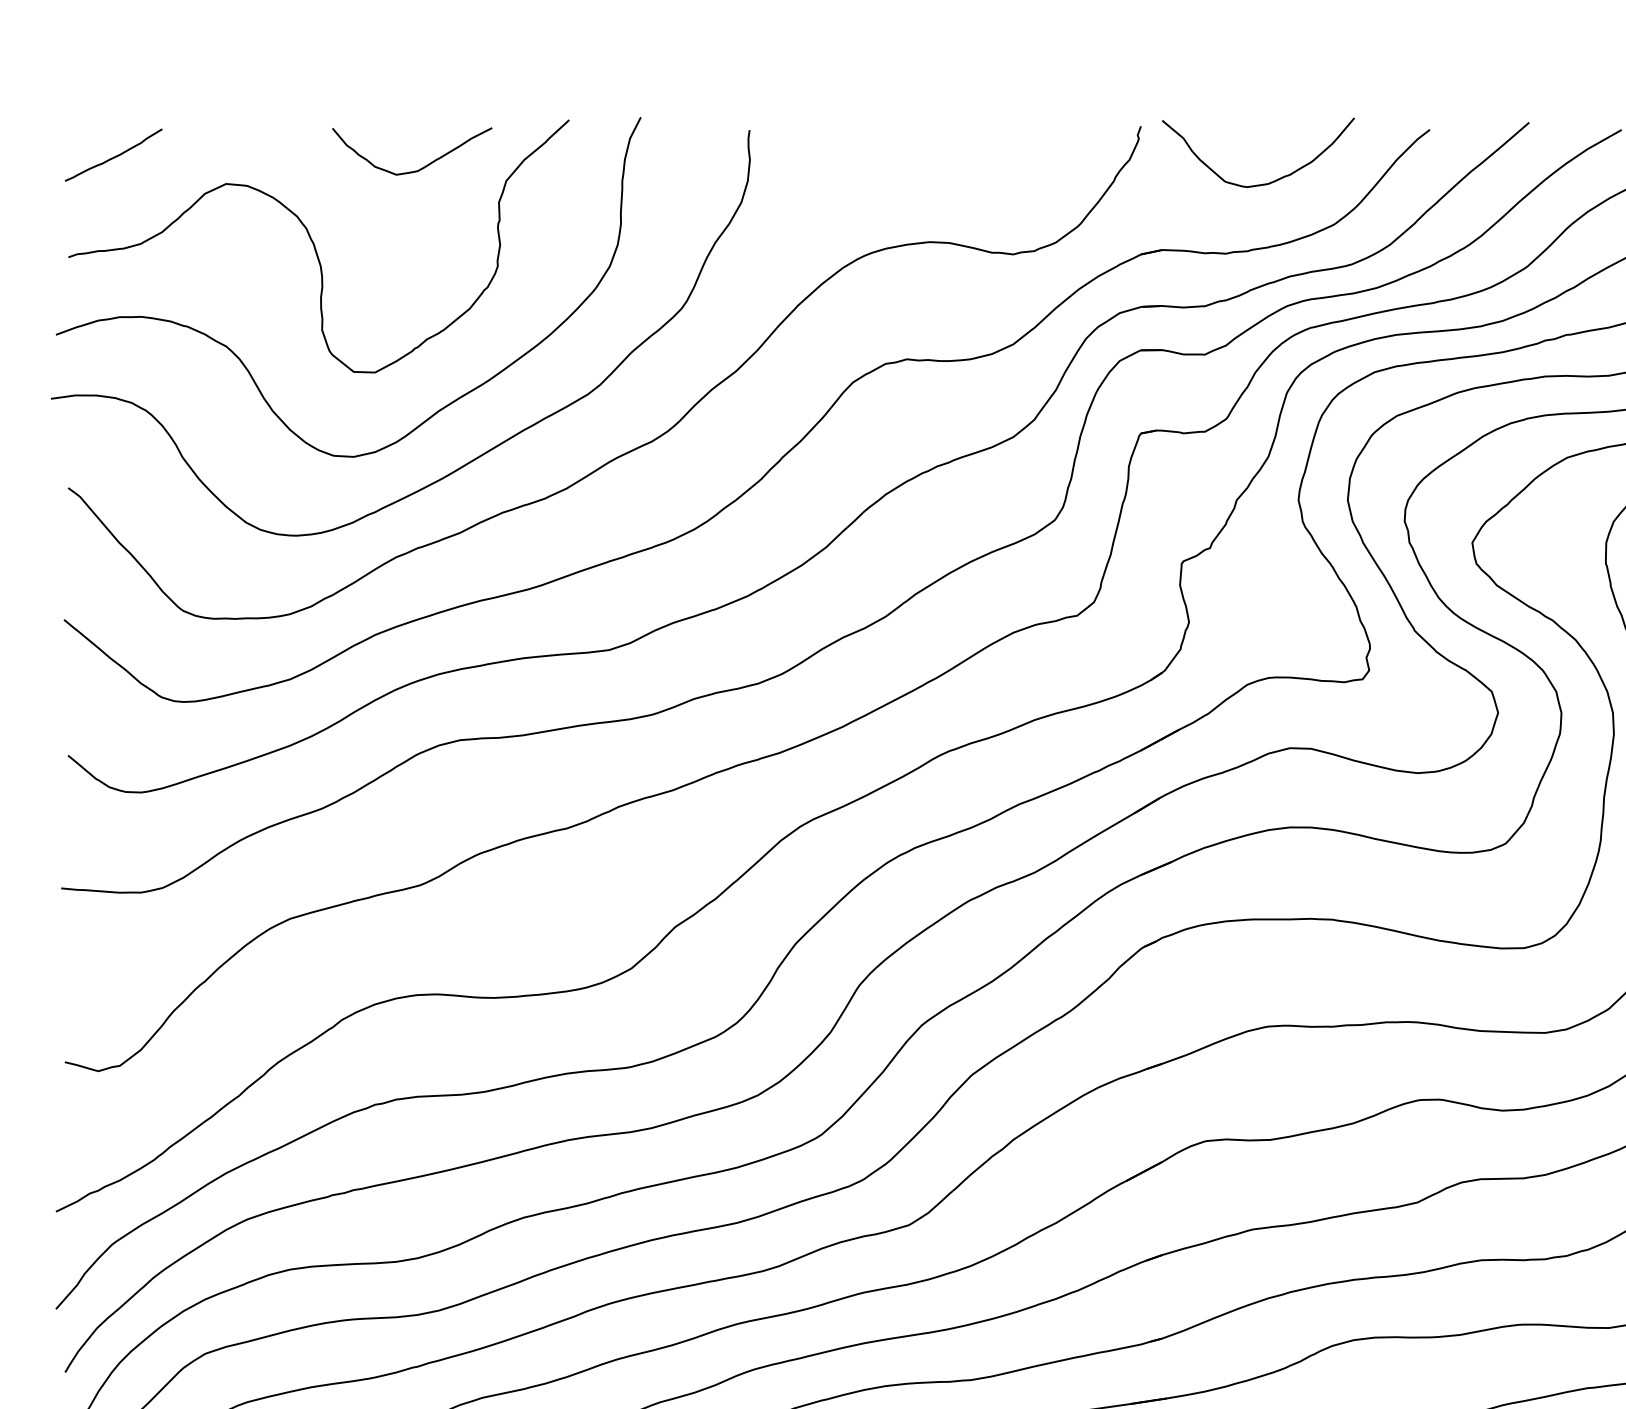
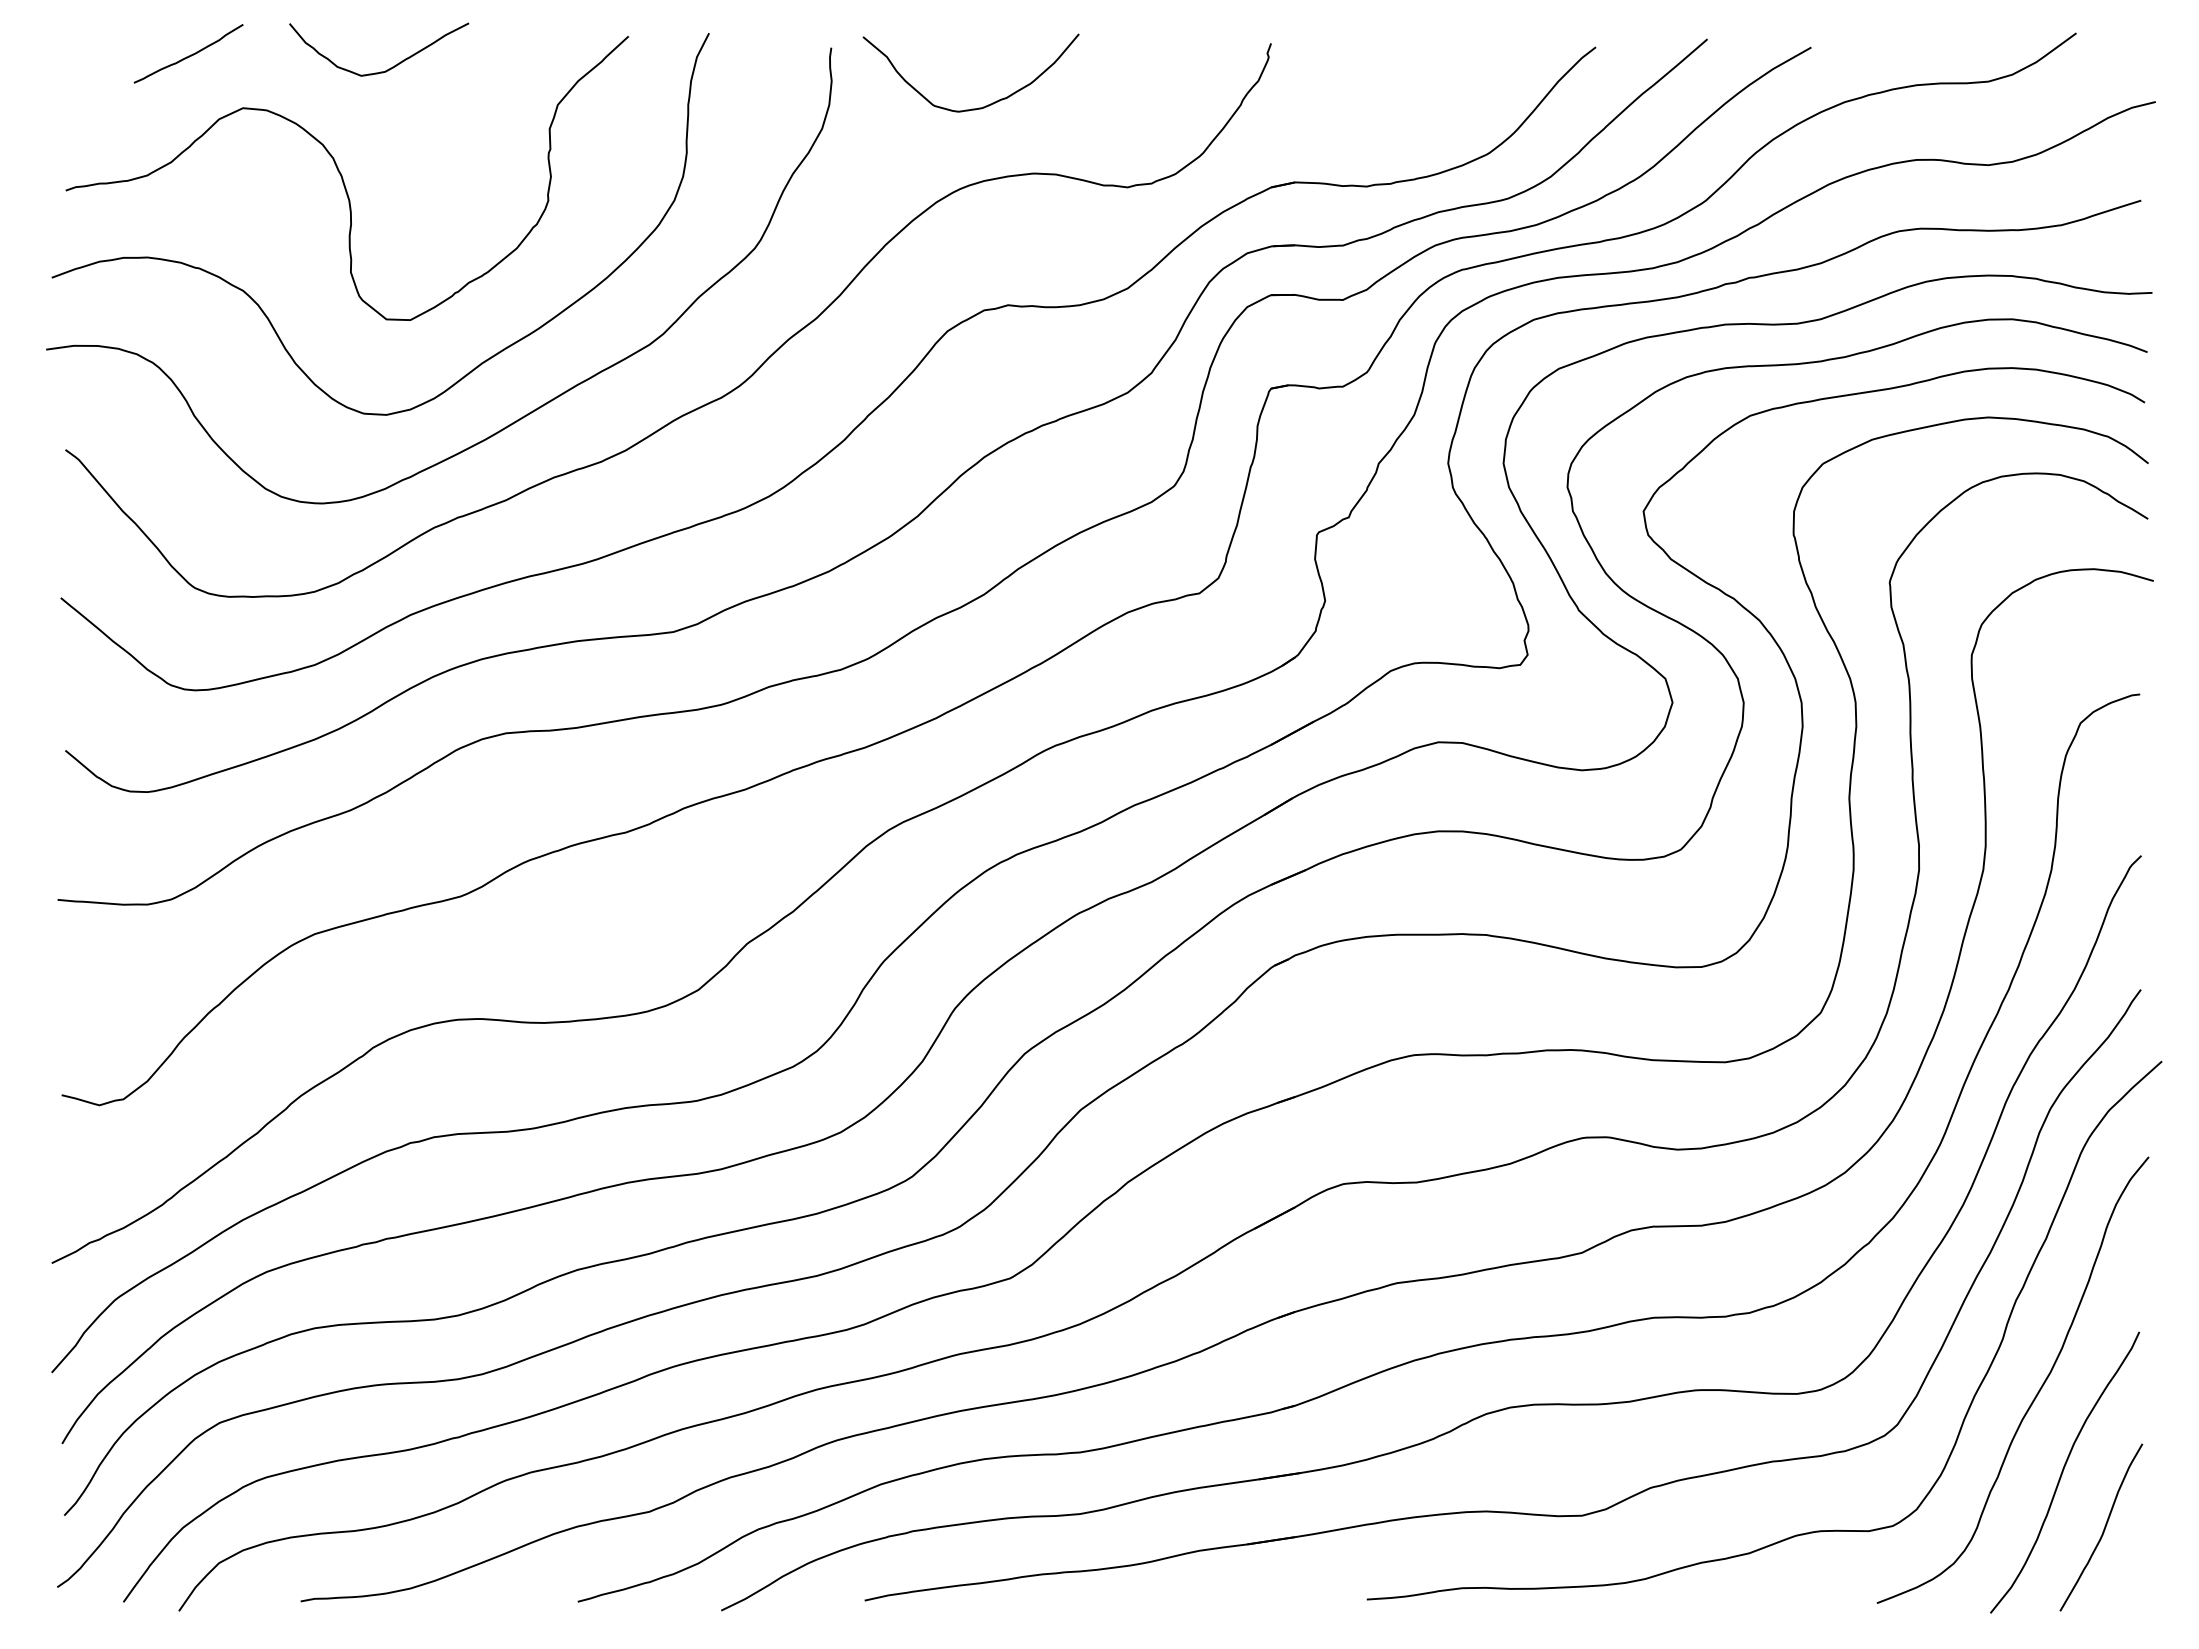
curve: (113, 156) -> (188, 55), moved
curve: (422, 167) -> (390, 67), moved
curve: (1264, 183) -> (978, 107), moved

